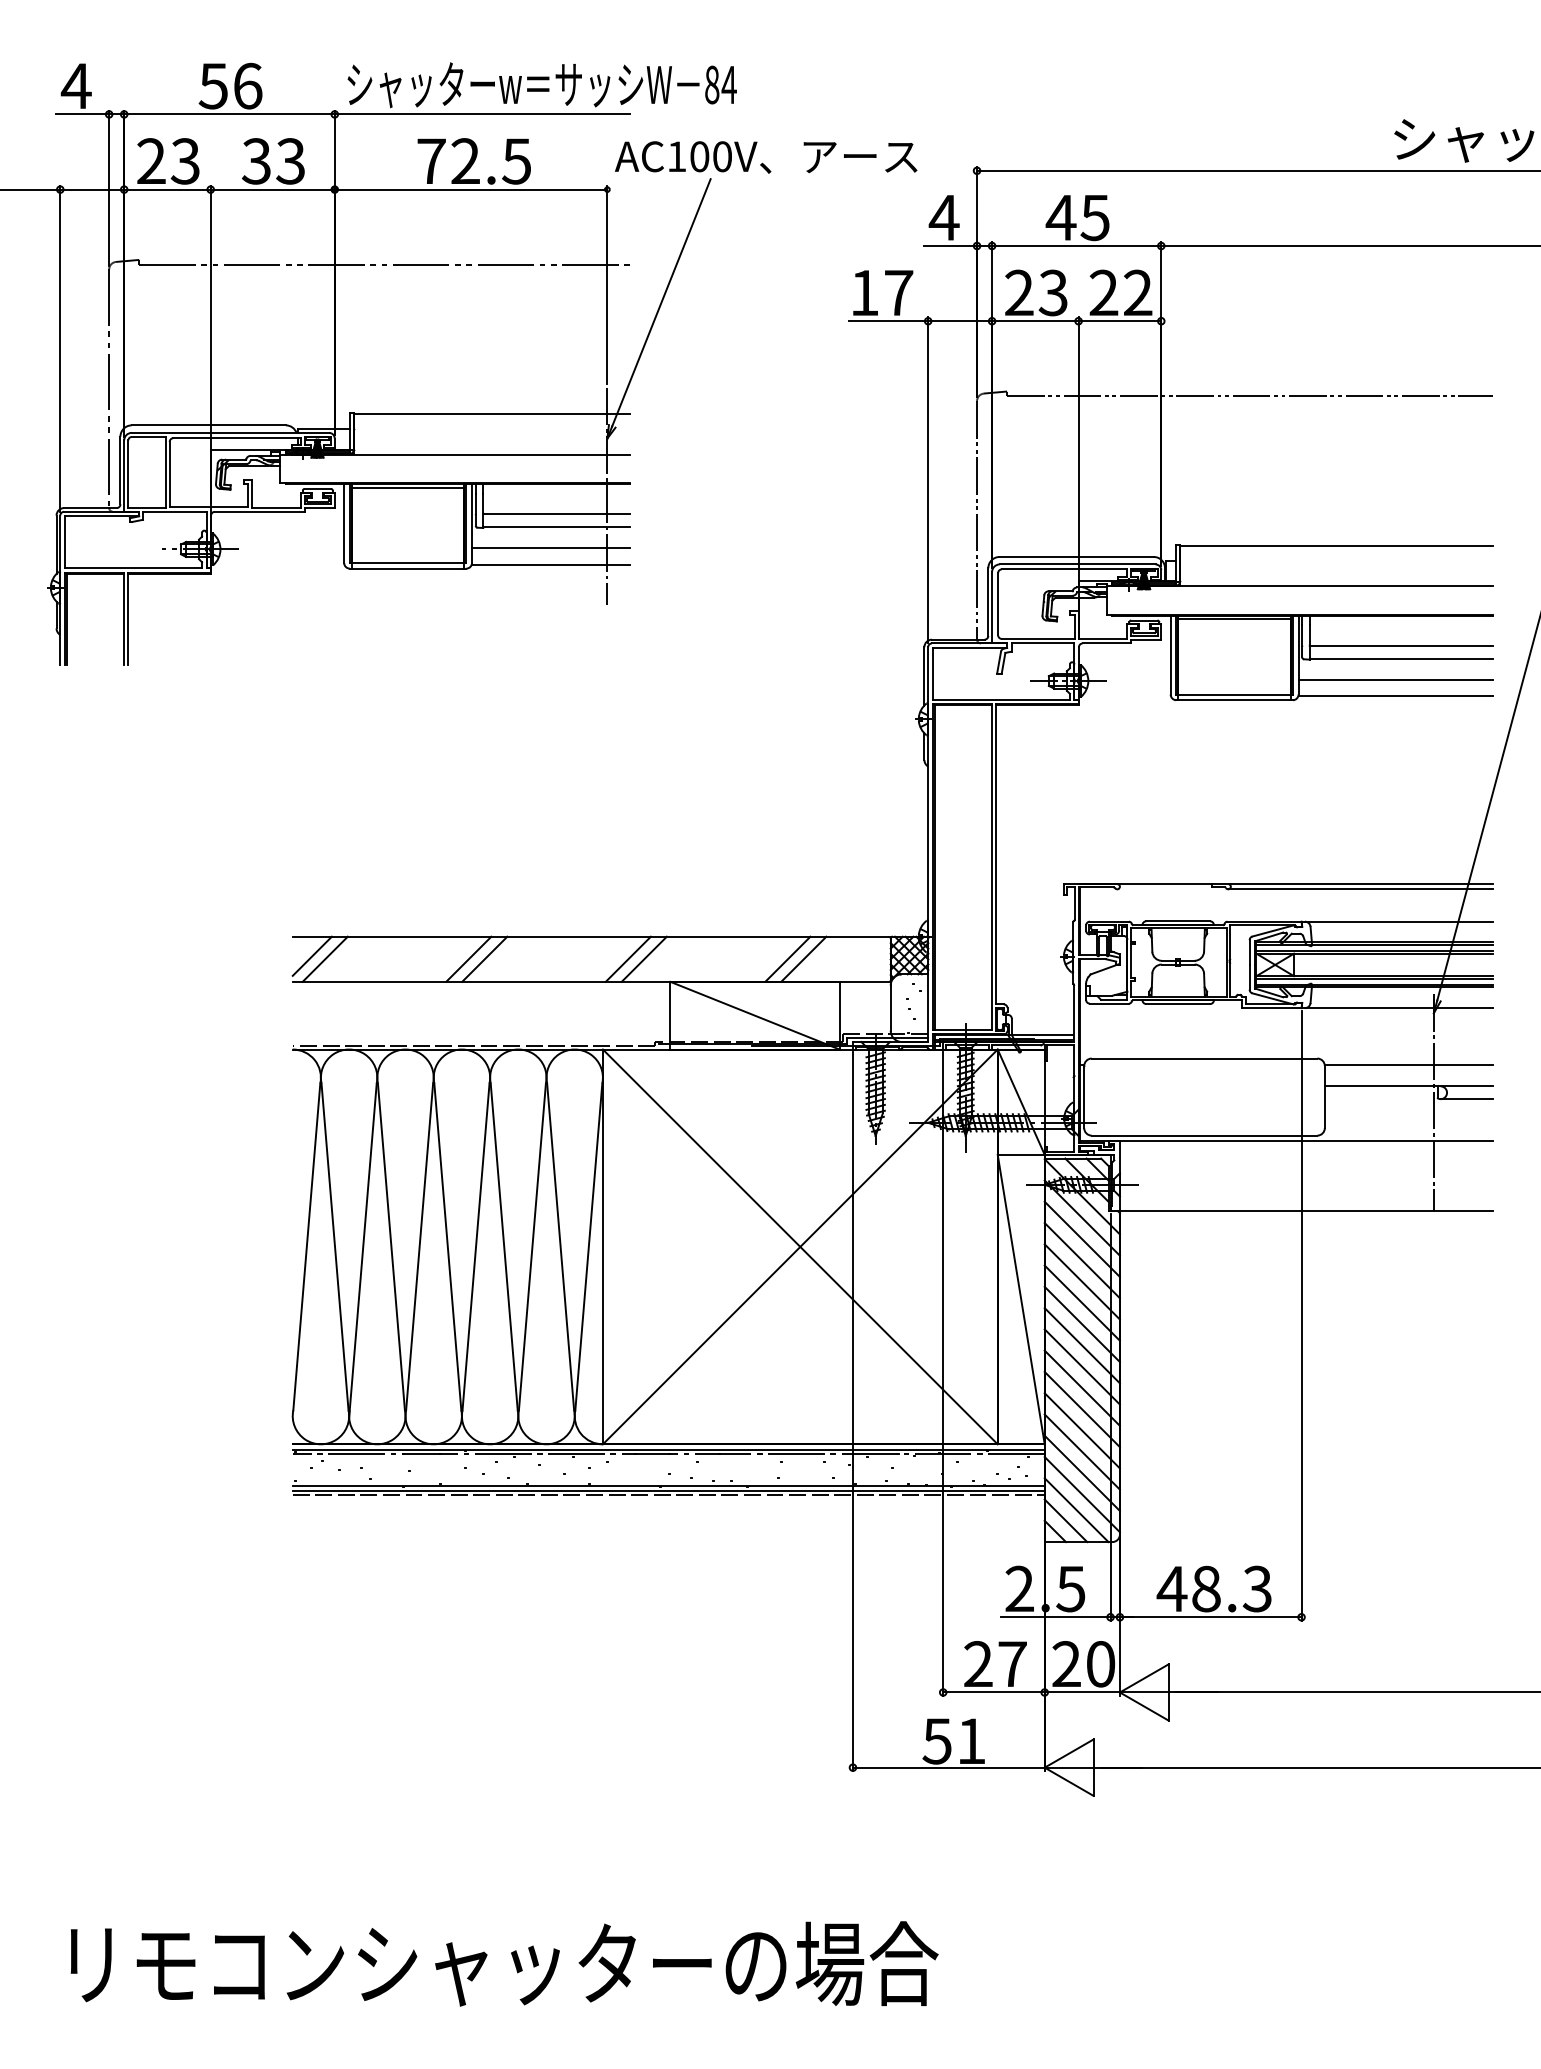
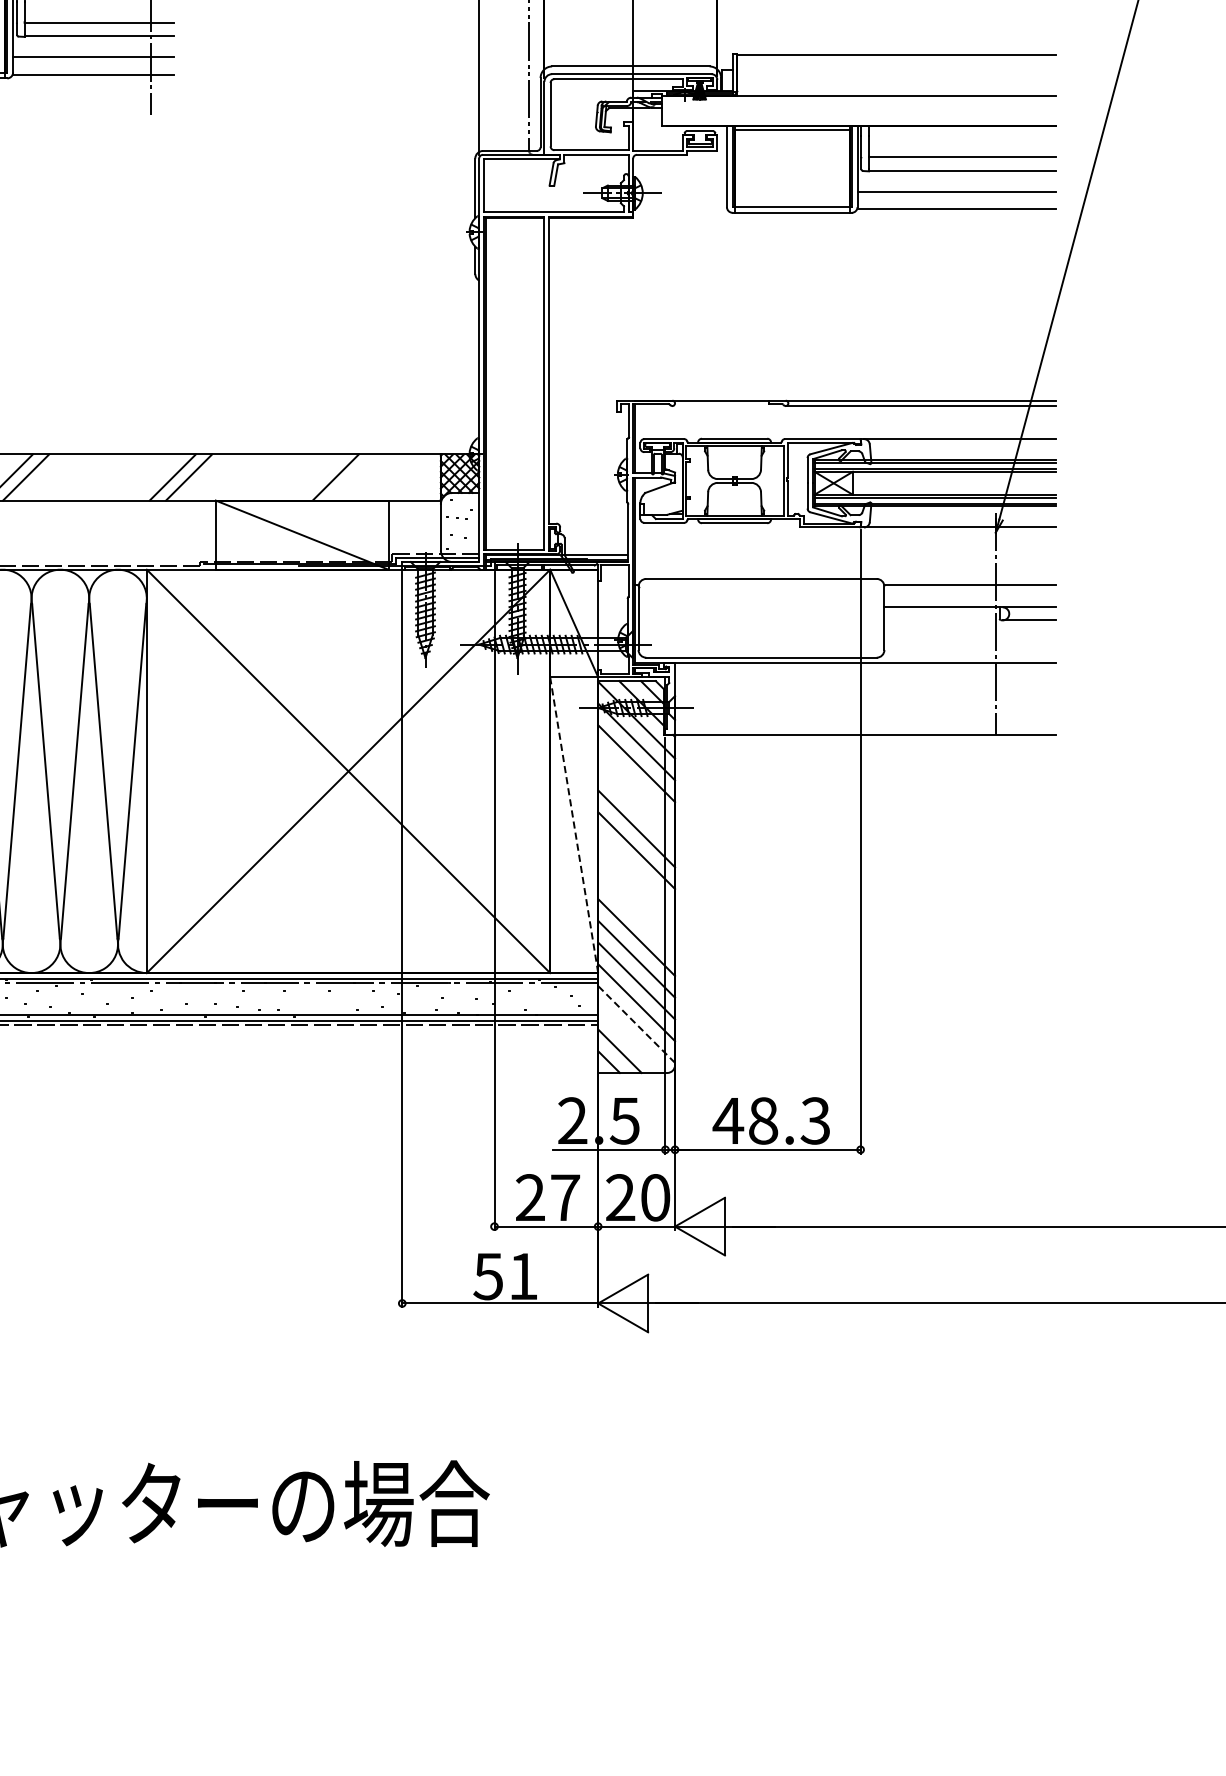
line: (803, 958) -> (351, 476), removed
line: (1081, 1260) -> (635, 785), removed
line: (1081, 1281) -> (635, 806), removed
line: (1021, 1299) -> (574, 825), solid -> dashed
line: (1081, 1345) -> (635, 872), removed
line: (1081, 1366) -> (635, 893), removed
line: (1081, 1387) -> (635, 915), removed
line: (1081, 1494) -> (635, 1024), solid -> dashed
line: (1076, 1510) -> (630, 1040), removed

